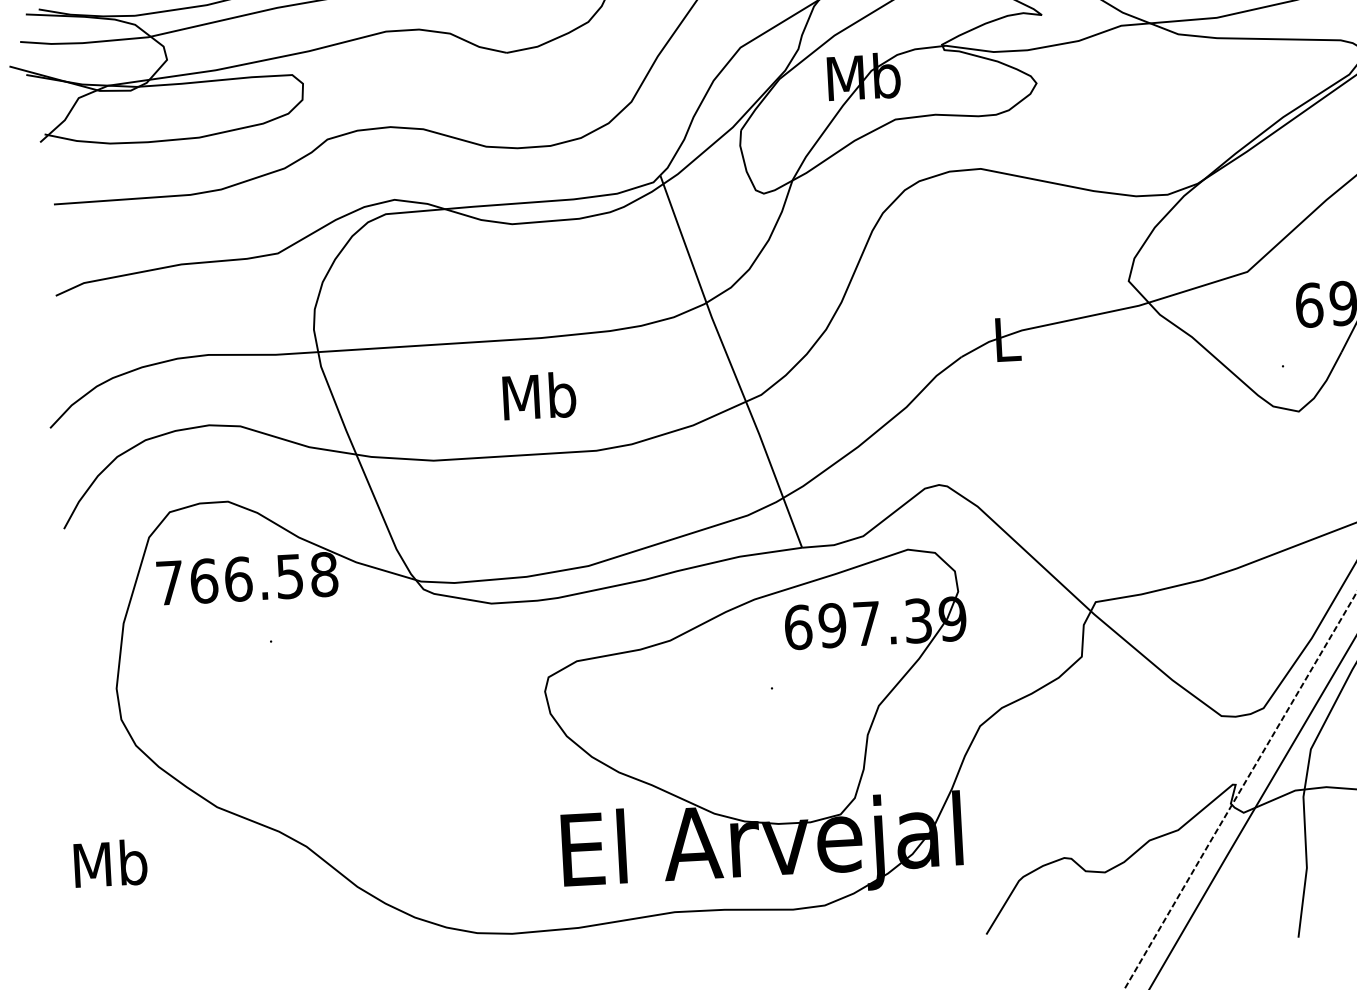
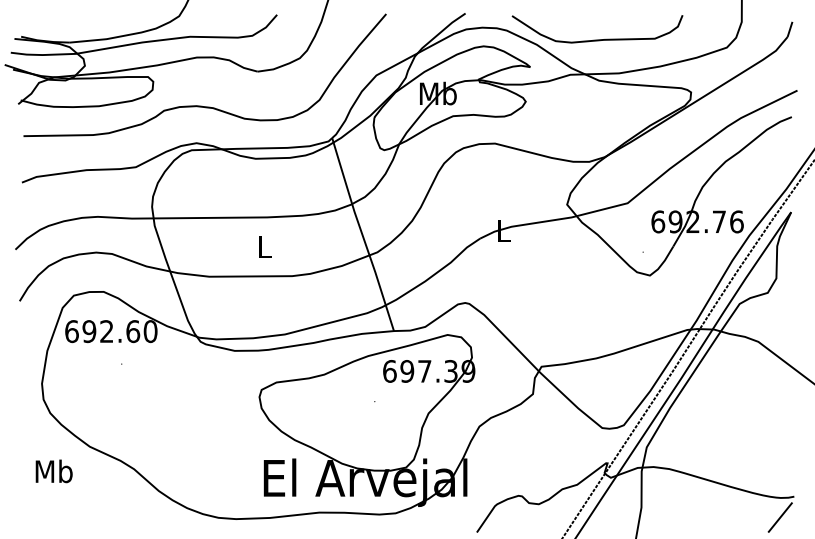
text: (538, 395) -> (264, 246), Mb -> L
text: (247, 578) -> (111, 331), 766.58 -> 692.60
text: (109, 863) -> (53, 471), moved

